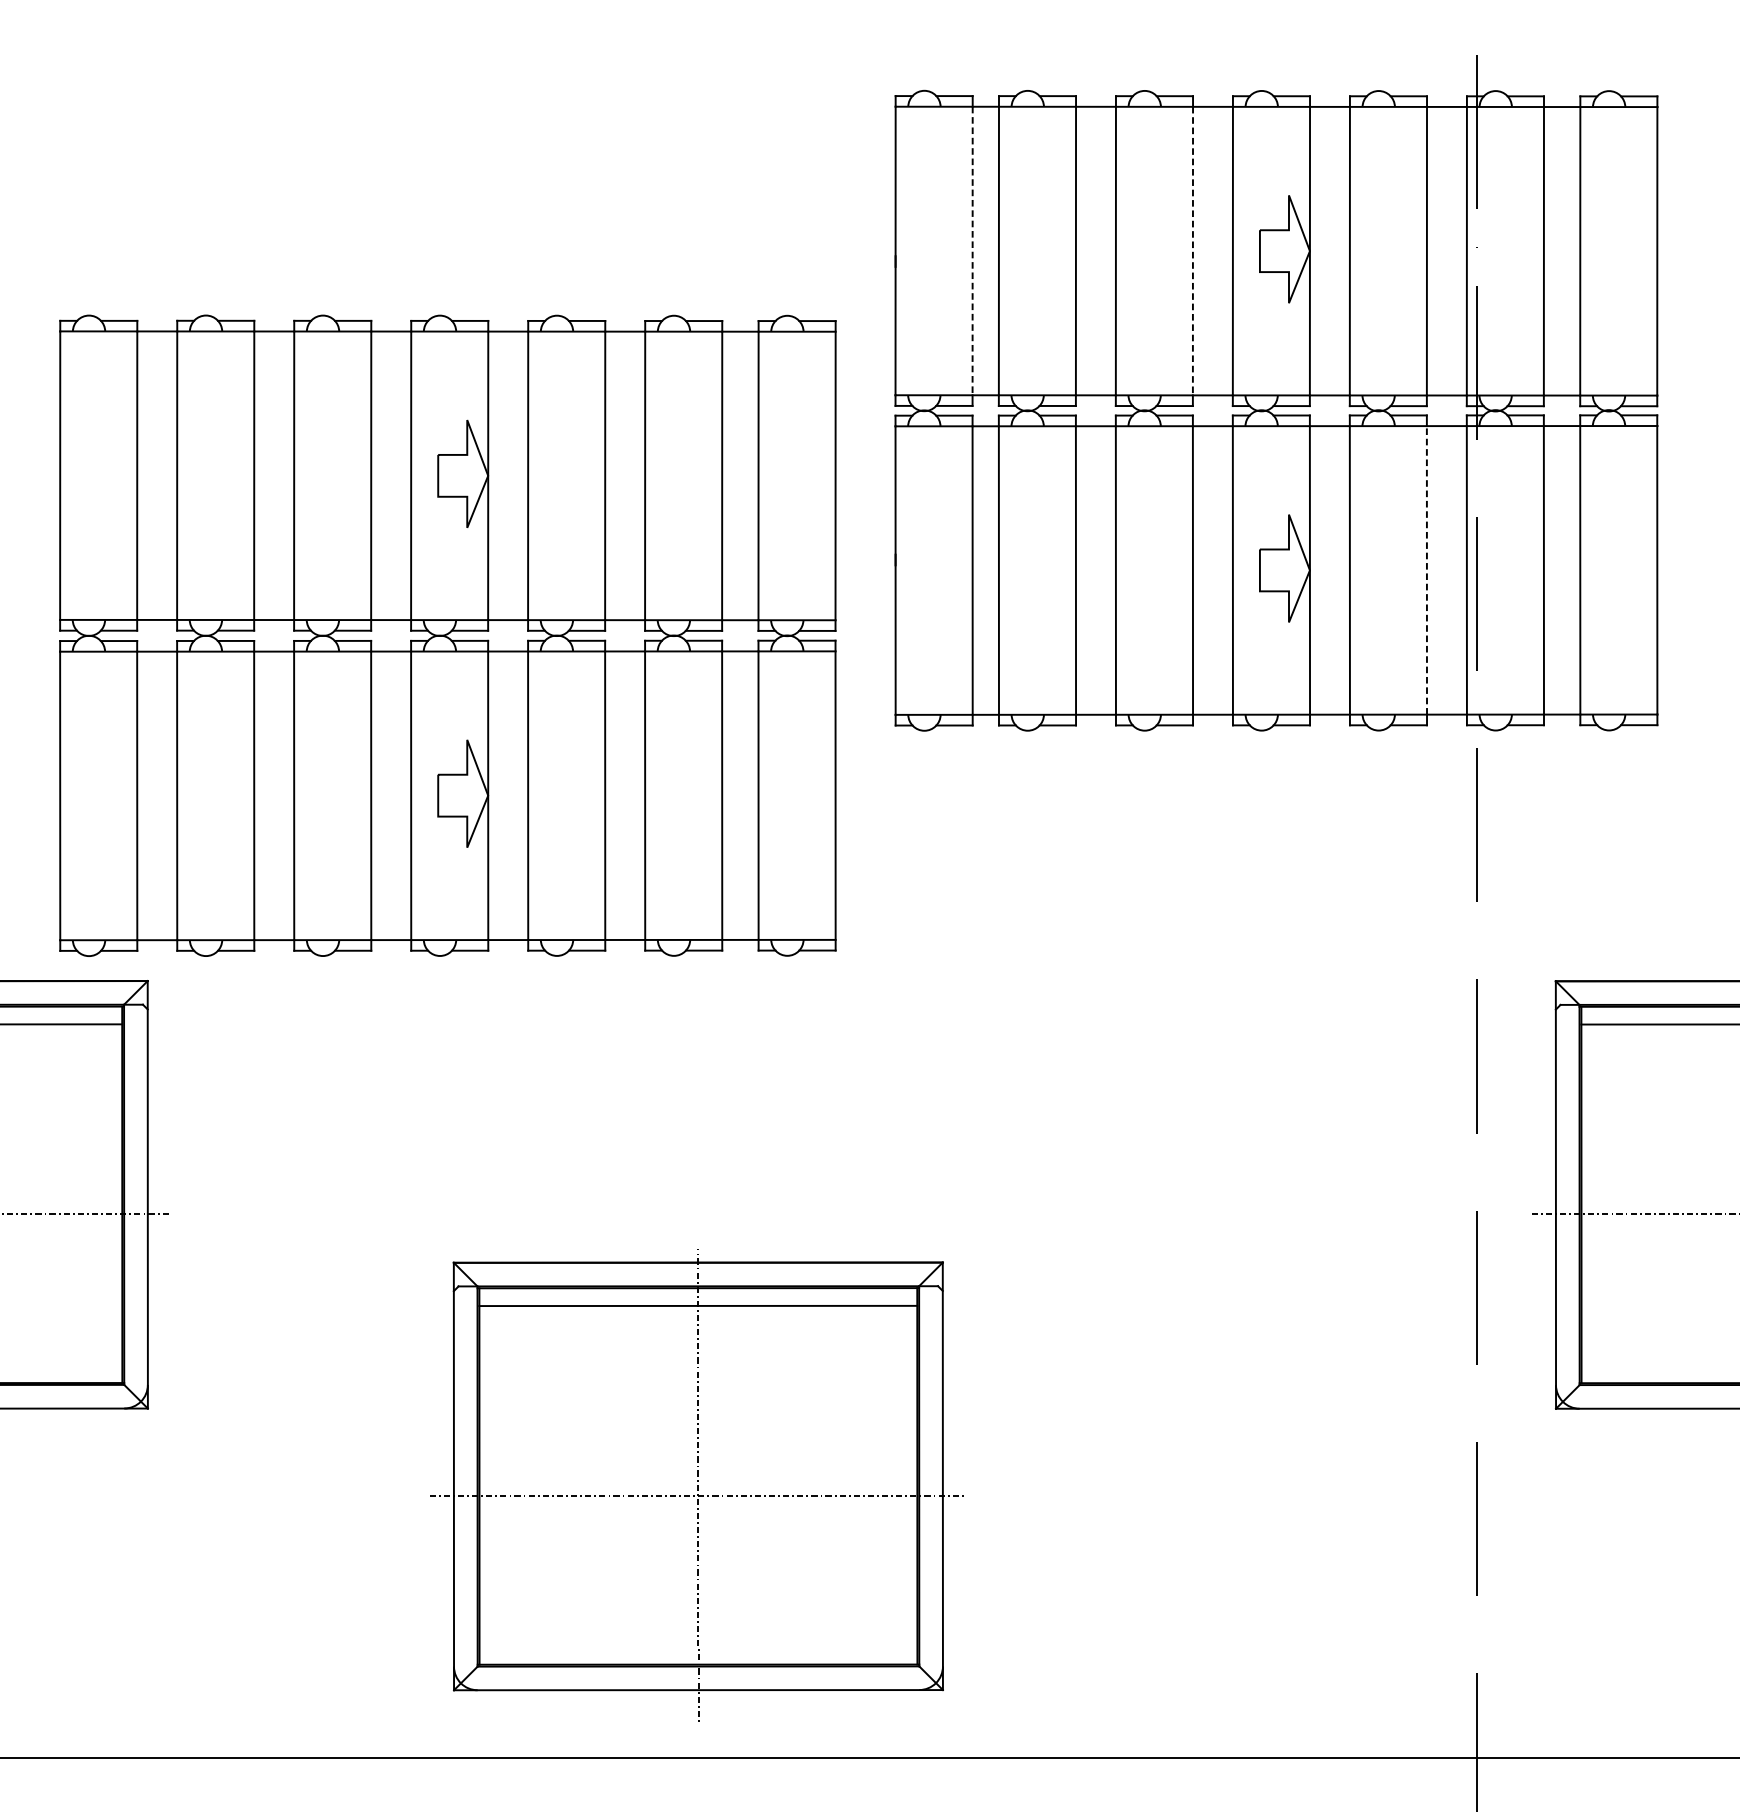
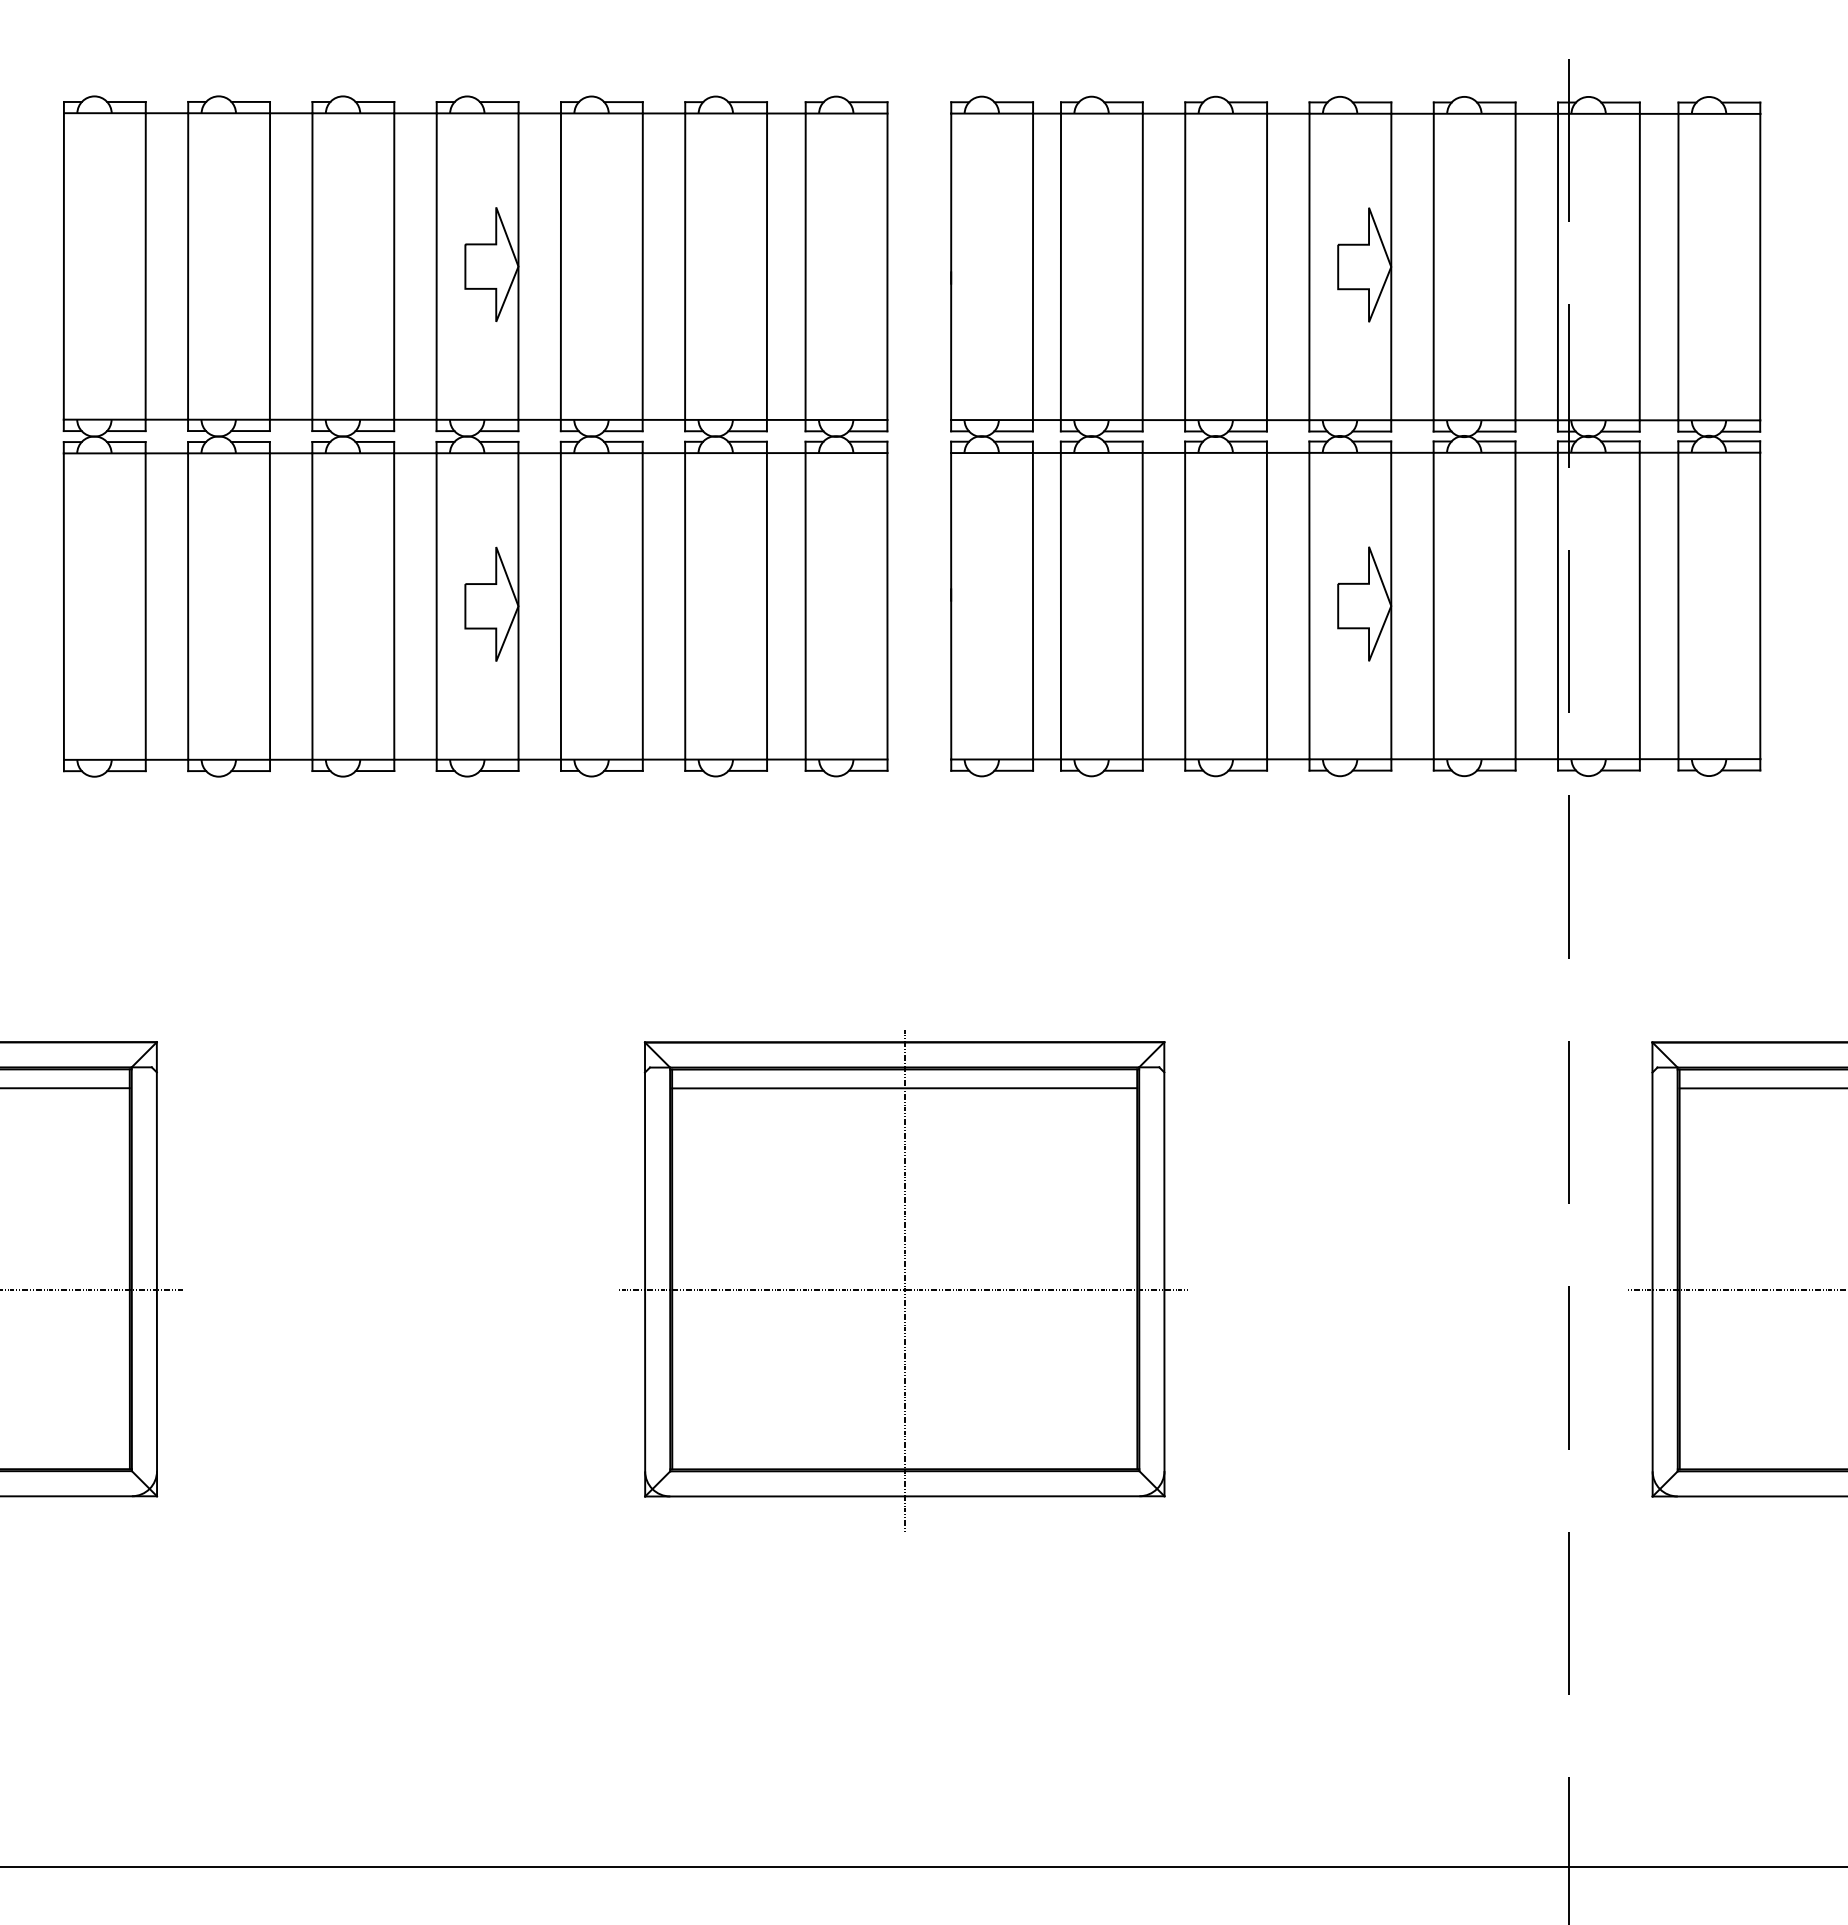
line: (973, 251) -> (1033, 267), dashed -> solid
line: (1193, 251) -> (1267, 267), dashed -> solid
line: (1426, 569) -> (1515, 605), dashed -> solid
part: (447, 635) -> (475, 436), moved
part: (697, 1486) -> (903, 1280), moved

